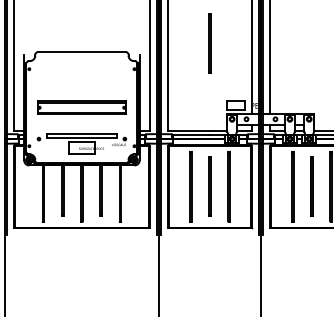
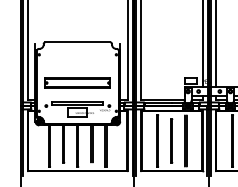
line: (209, 43) -> (171, 35), removed

